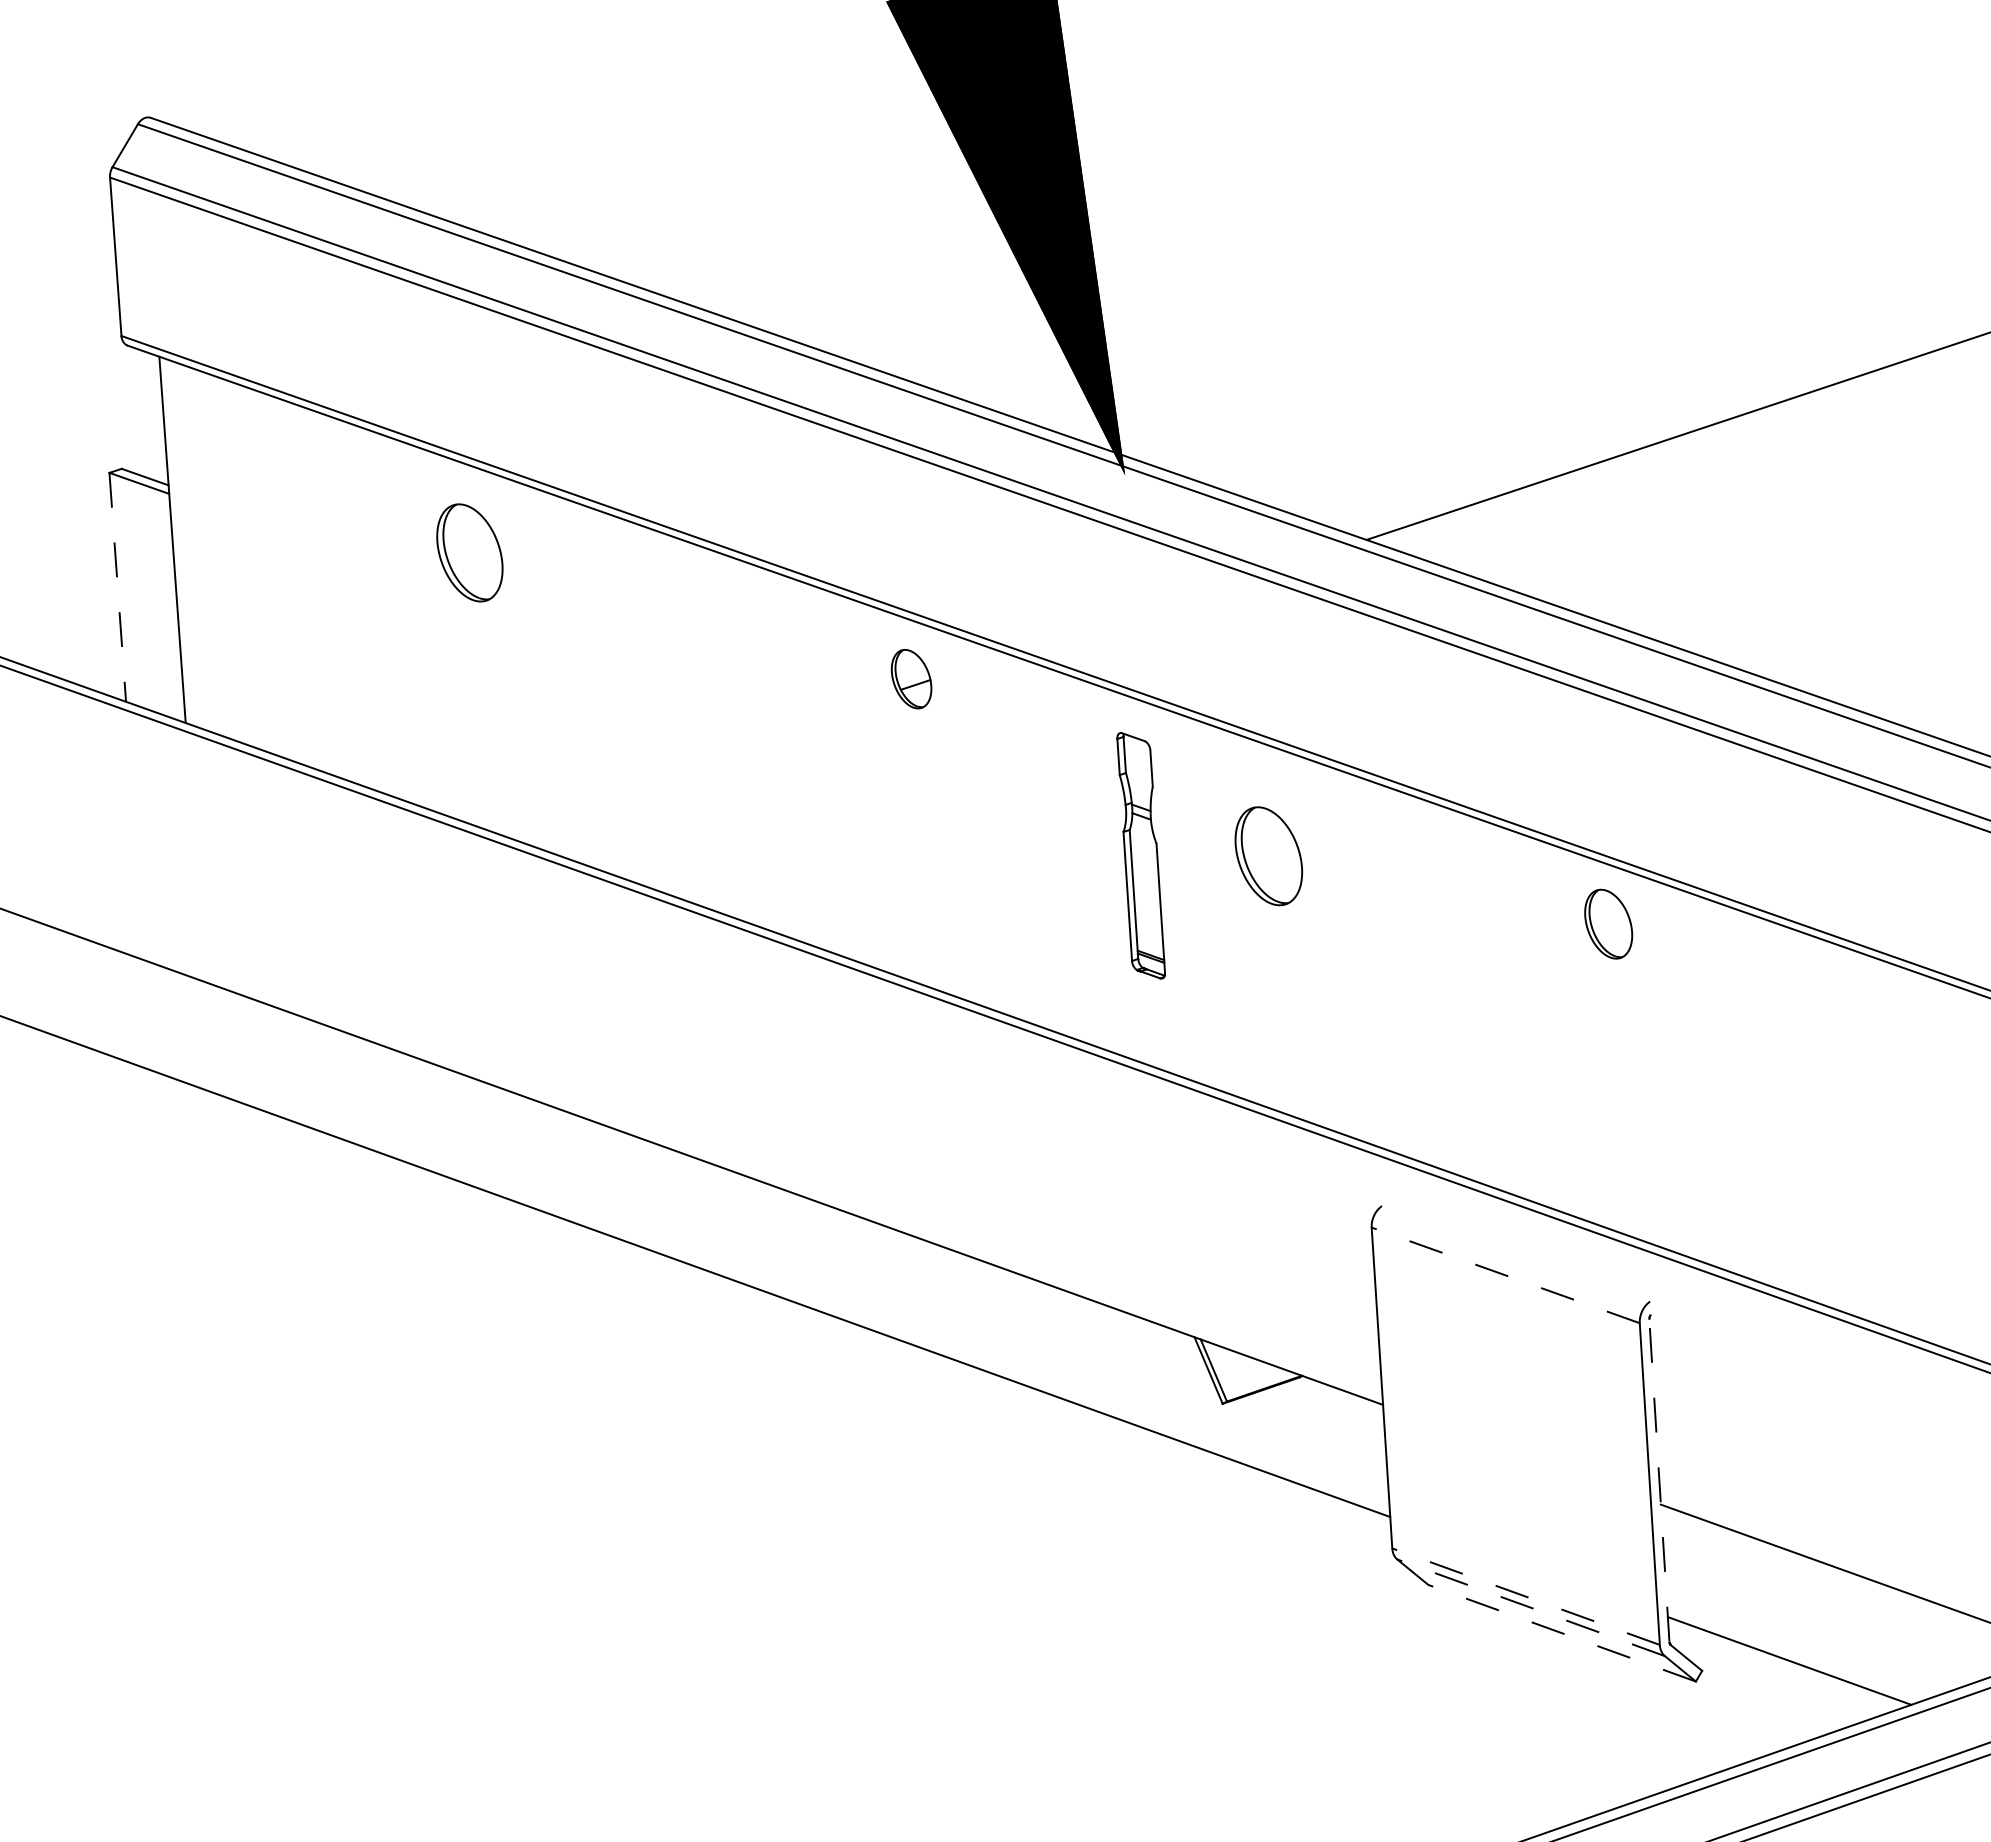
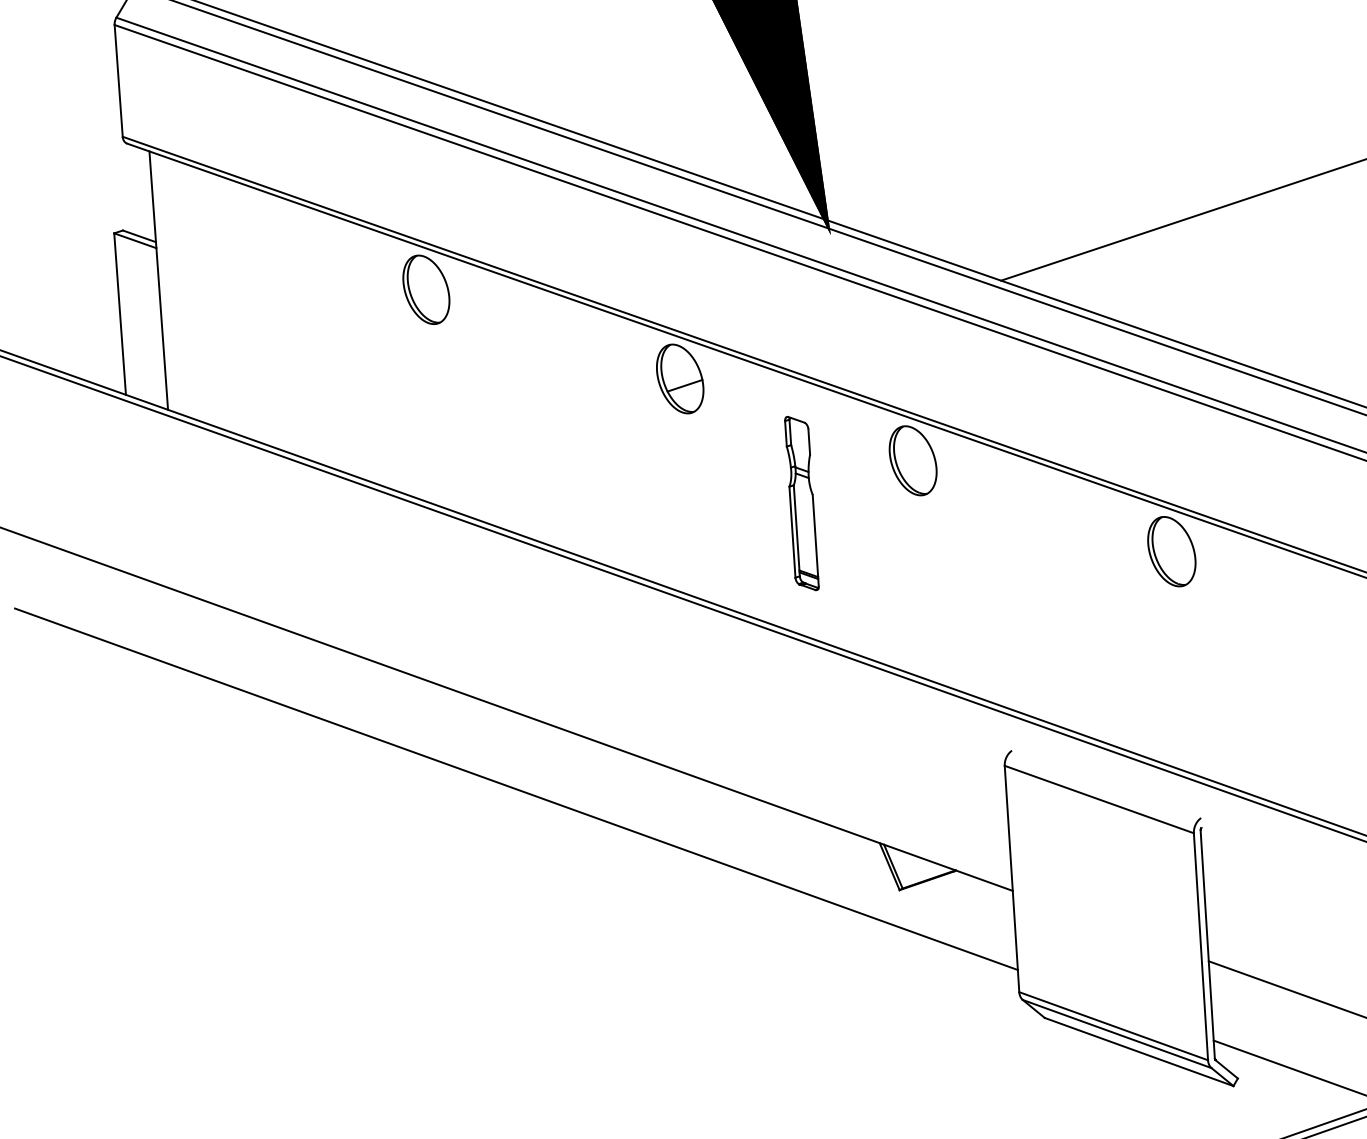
part: (469, 552) -> (426, 289), moved
line: (117, 587) -> (119, 314), dashed -> solid
part: (911, 678) -> (680, 378), size x1.67
part: (1140, 855) -> (801, 503), moved
part: (1268, 856) -> (912, 460), moved
part: (1608, 924) -> (1171, 551), size x1.43
line: (1505, 1275) -> (1099, 799), dashed -> solid
line: (1659, 1480) -> (1207, 944), dashed -> solid
line: (1525, 1596) -> (1113, 1026), dashed -> solid
line: (1530, 1607) -> (1116, 1033), dashed -> solid
line: (1561, 1633) -> (1138, 1052), dashed -> solid

